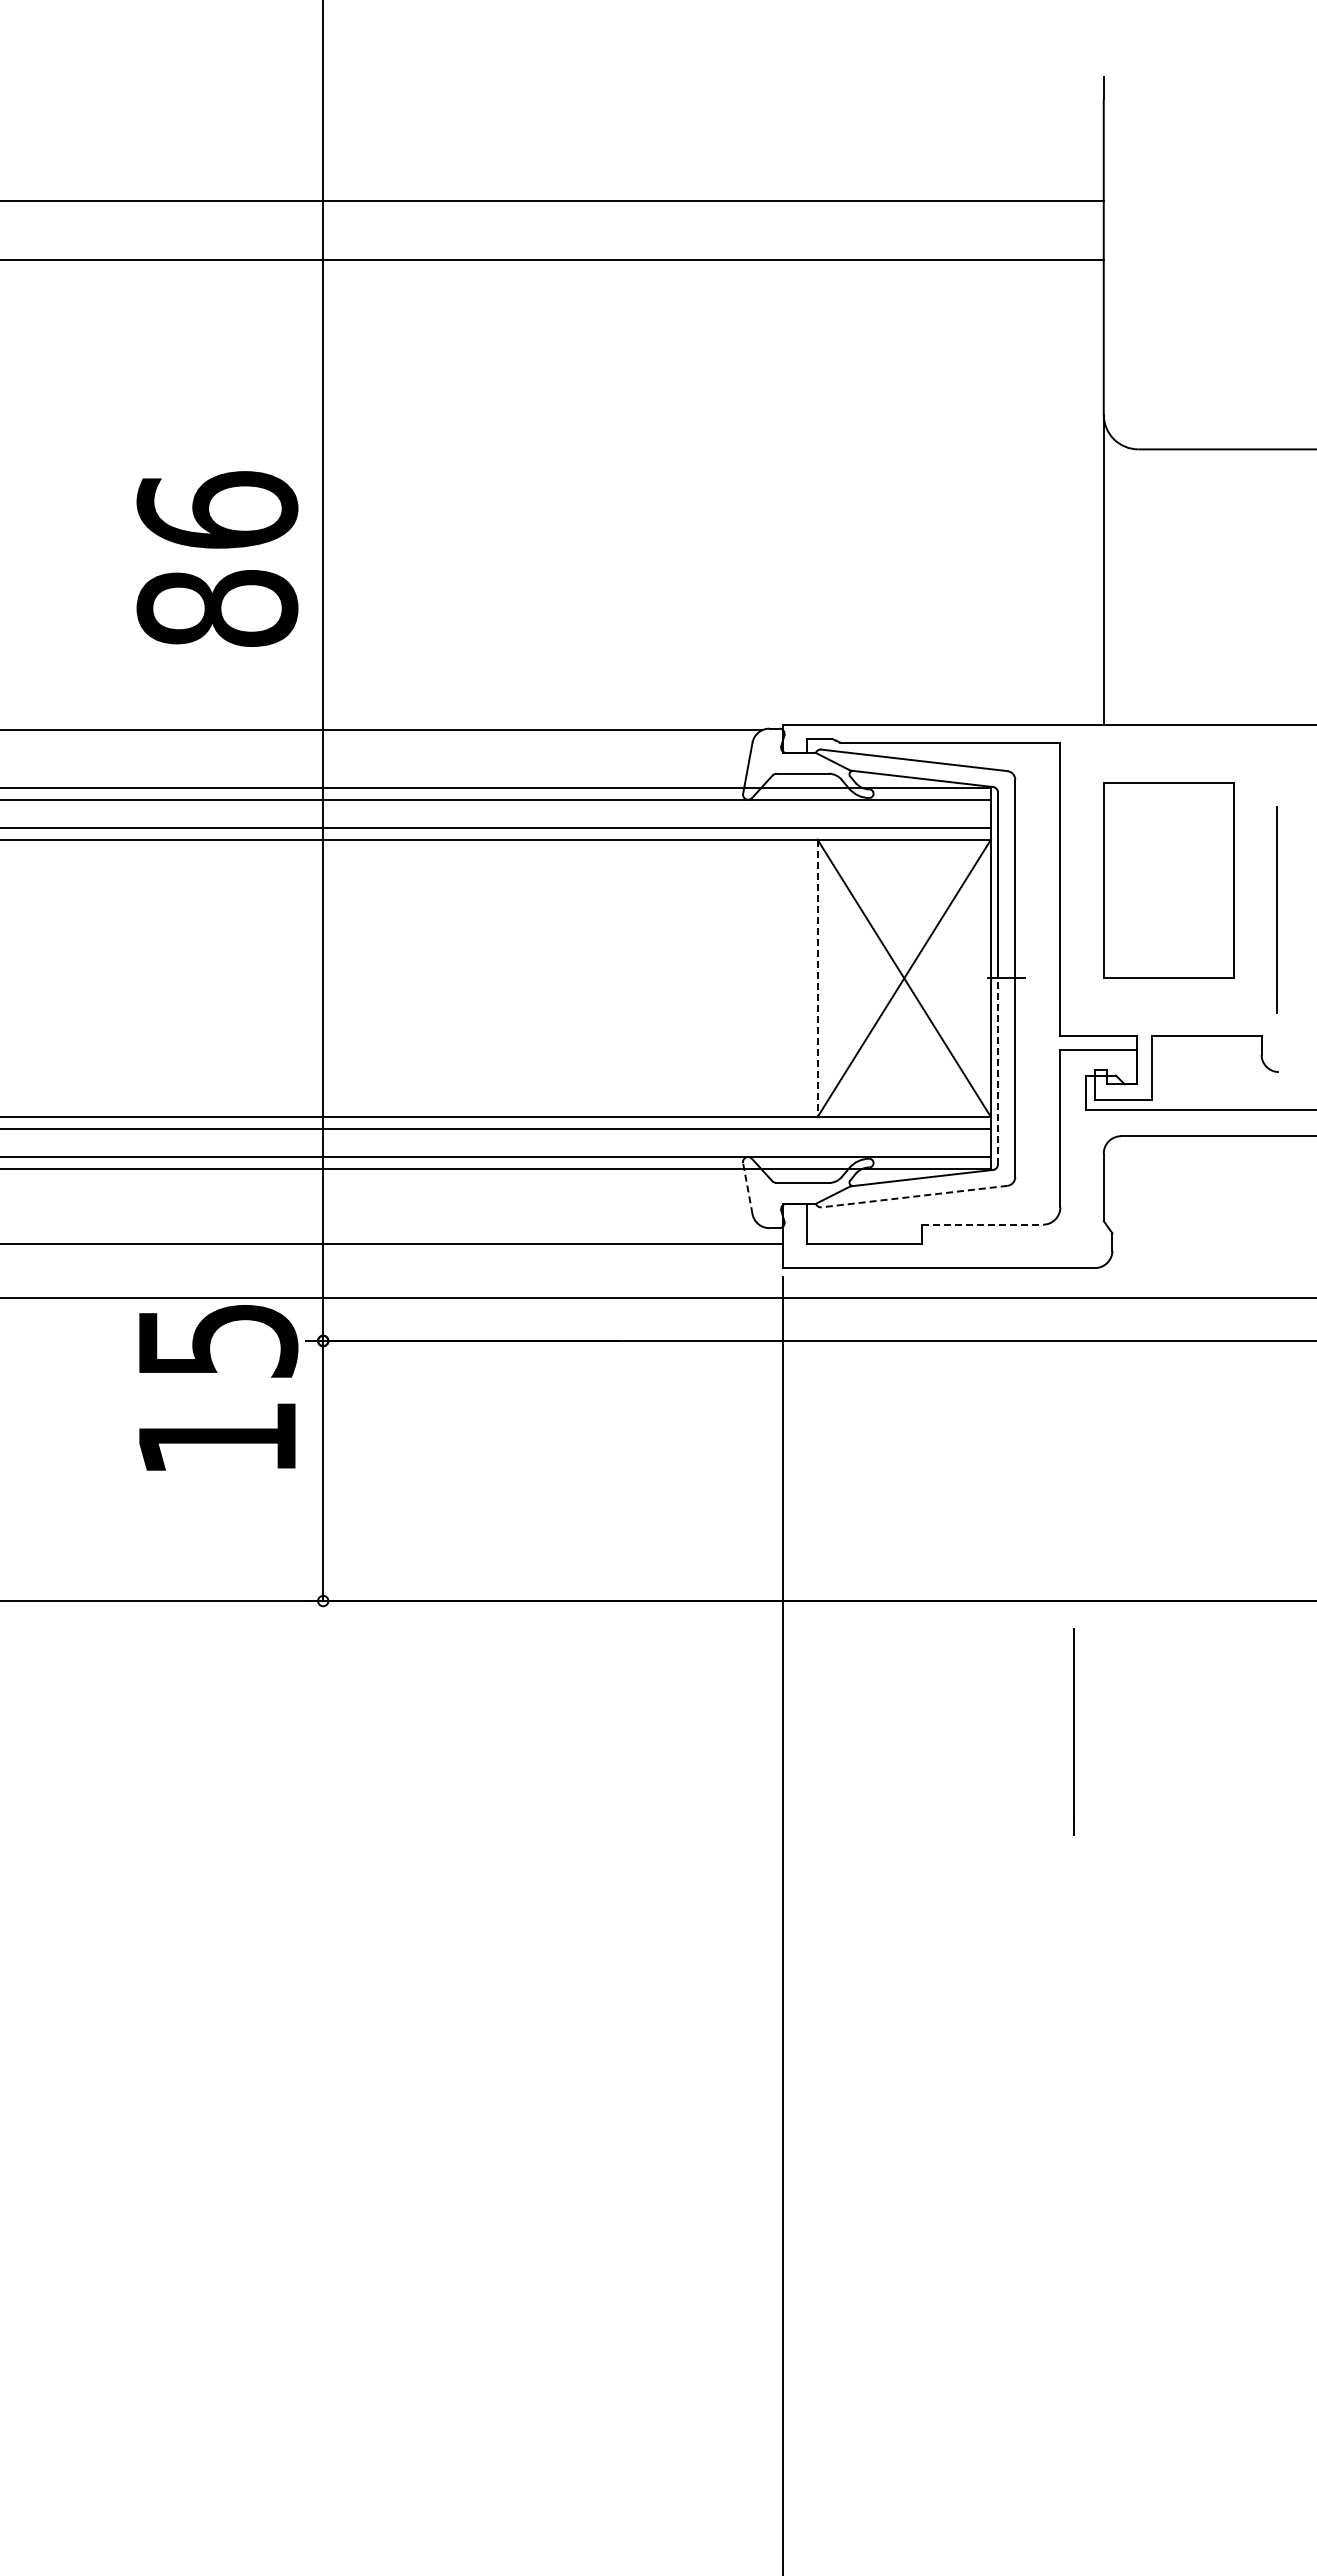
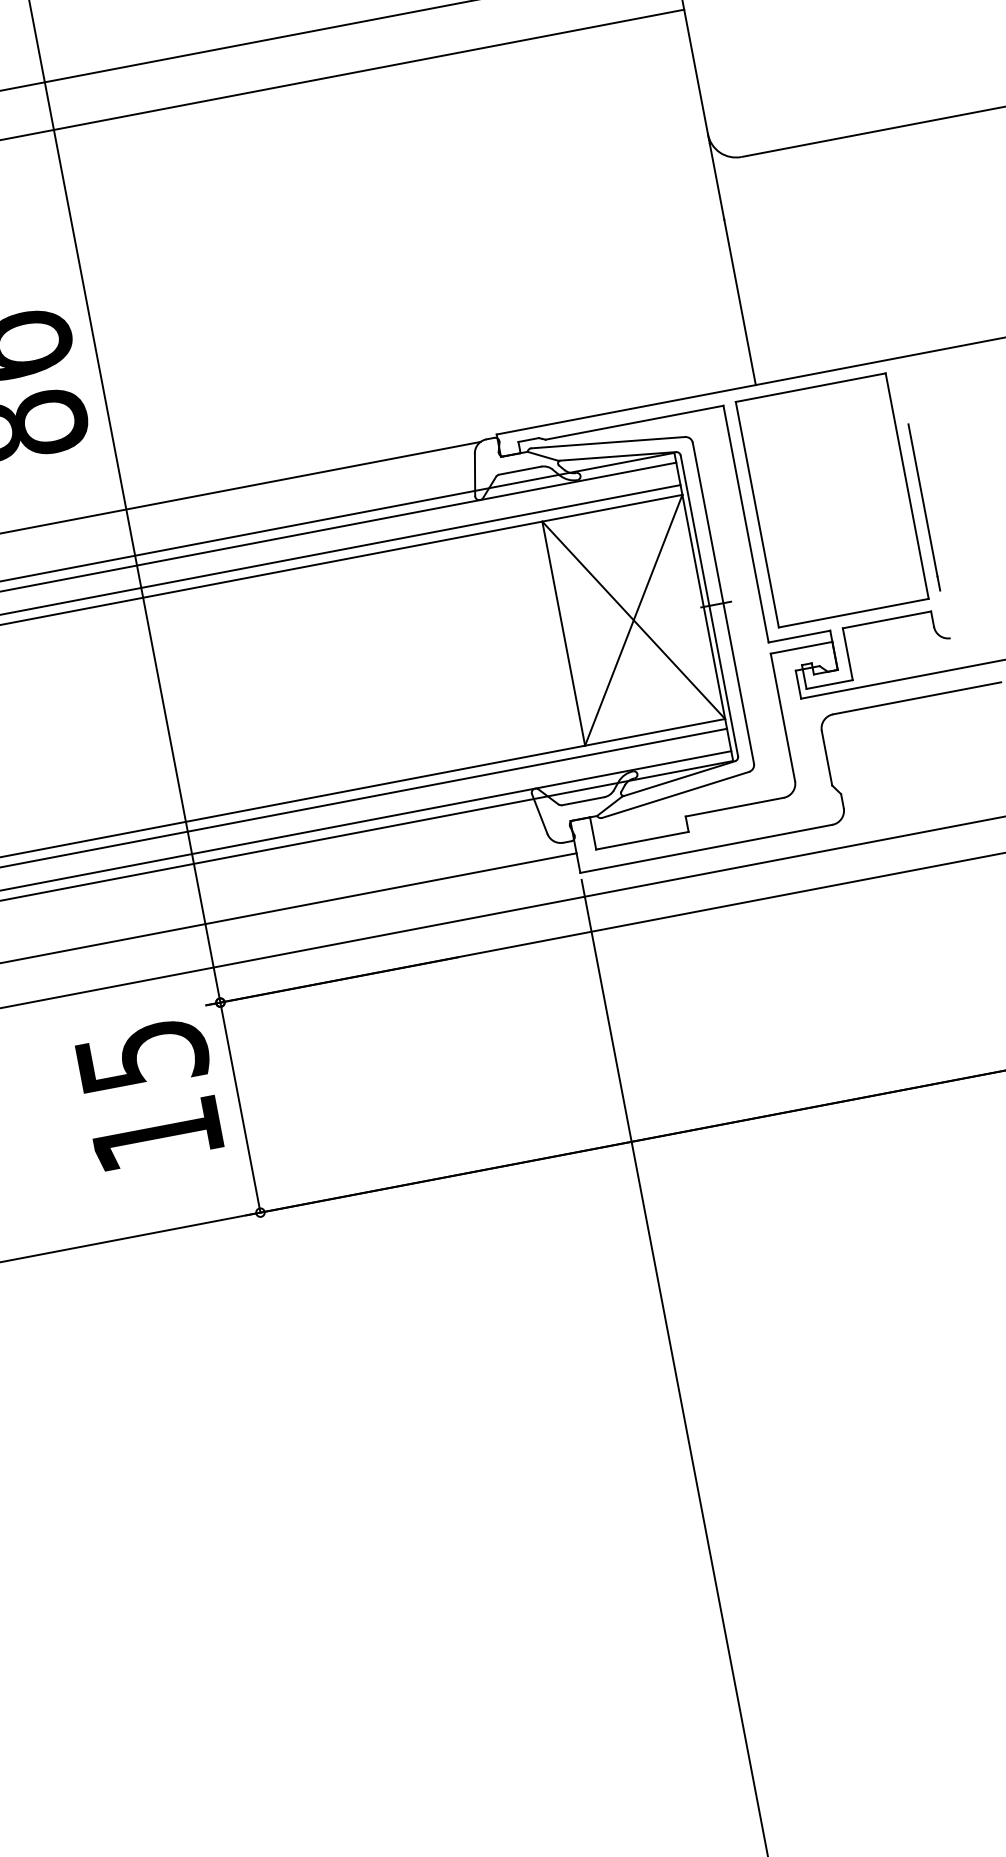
part: (1168, 880) -> (832, 500), size x1.43
line: (817, 978) -> (563, 633), dashed -> solid
line: (997, 1071) -> (723, 681), dashed -> solid
line: (747, 1188) -> (539, 814), dashed -> solid
line: (914, 1196) -> (675, 794), dashed -> solid
line: (982, 1224) -> (734, 806), dashed -> solid
text: (218, 1387) -> (150, 1093), moved
line: (1073, 1731) -> (886, 1202), removed

